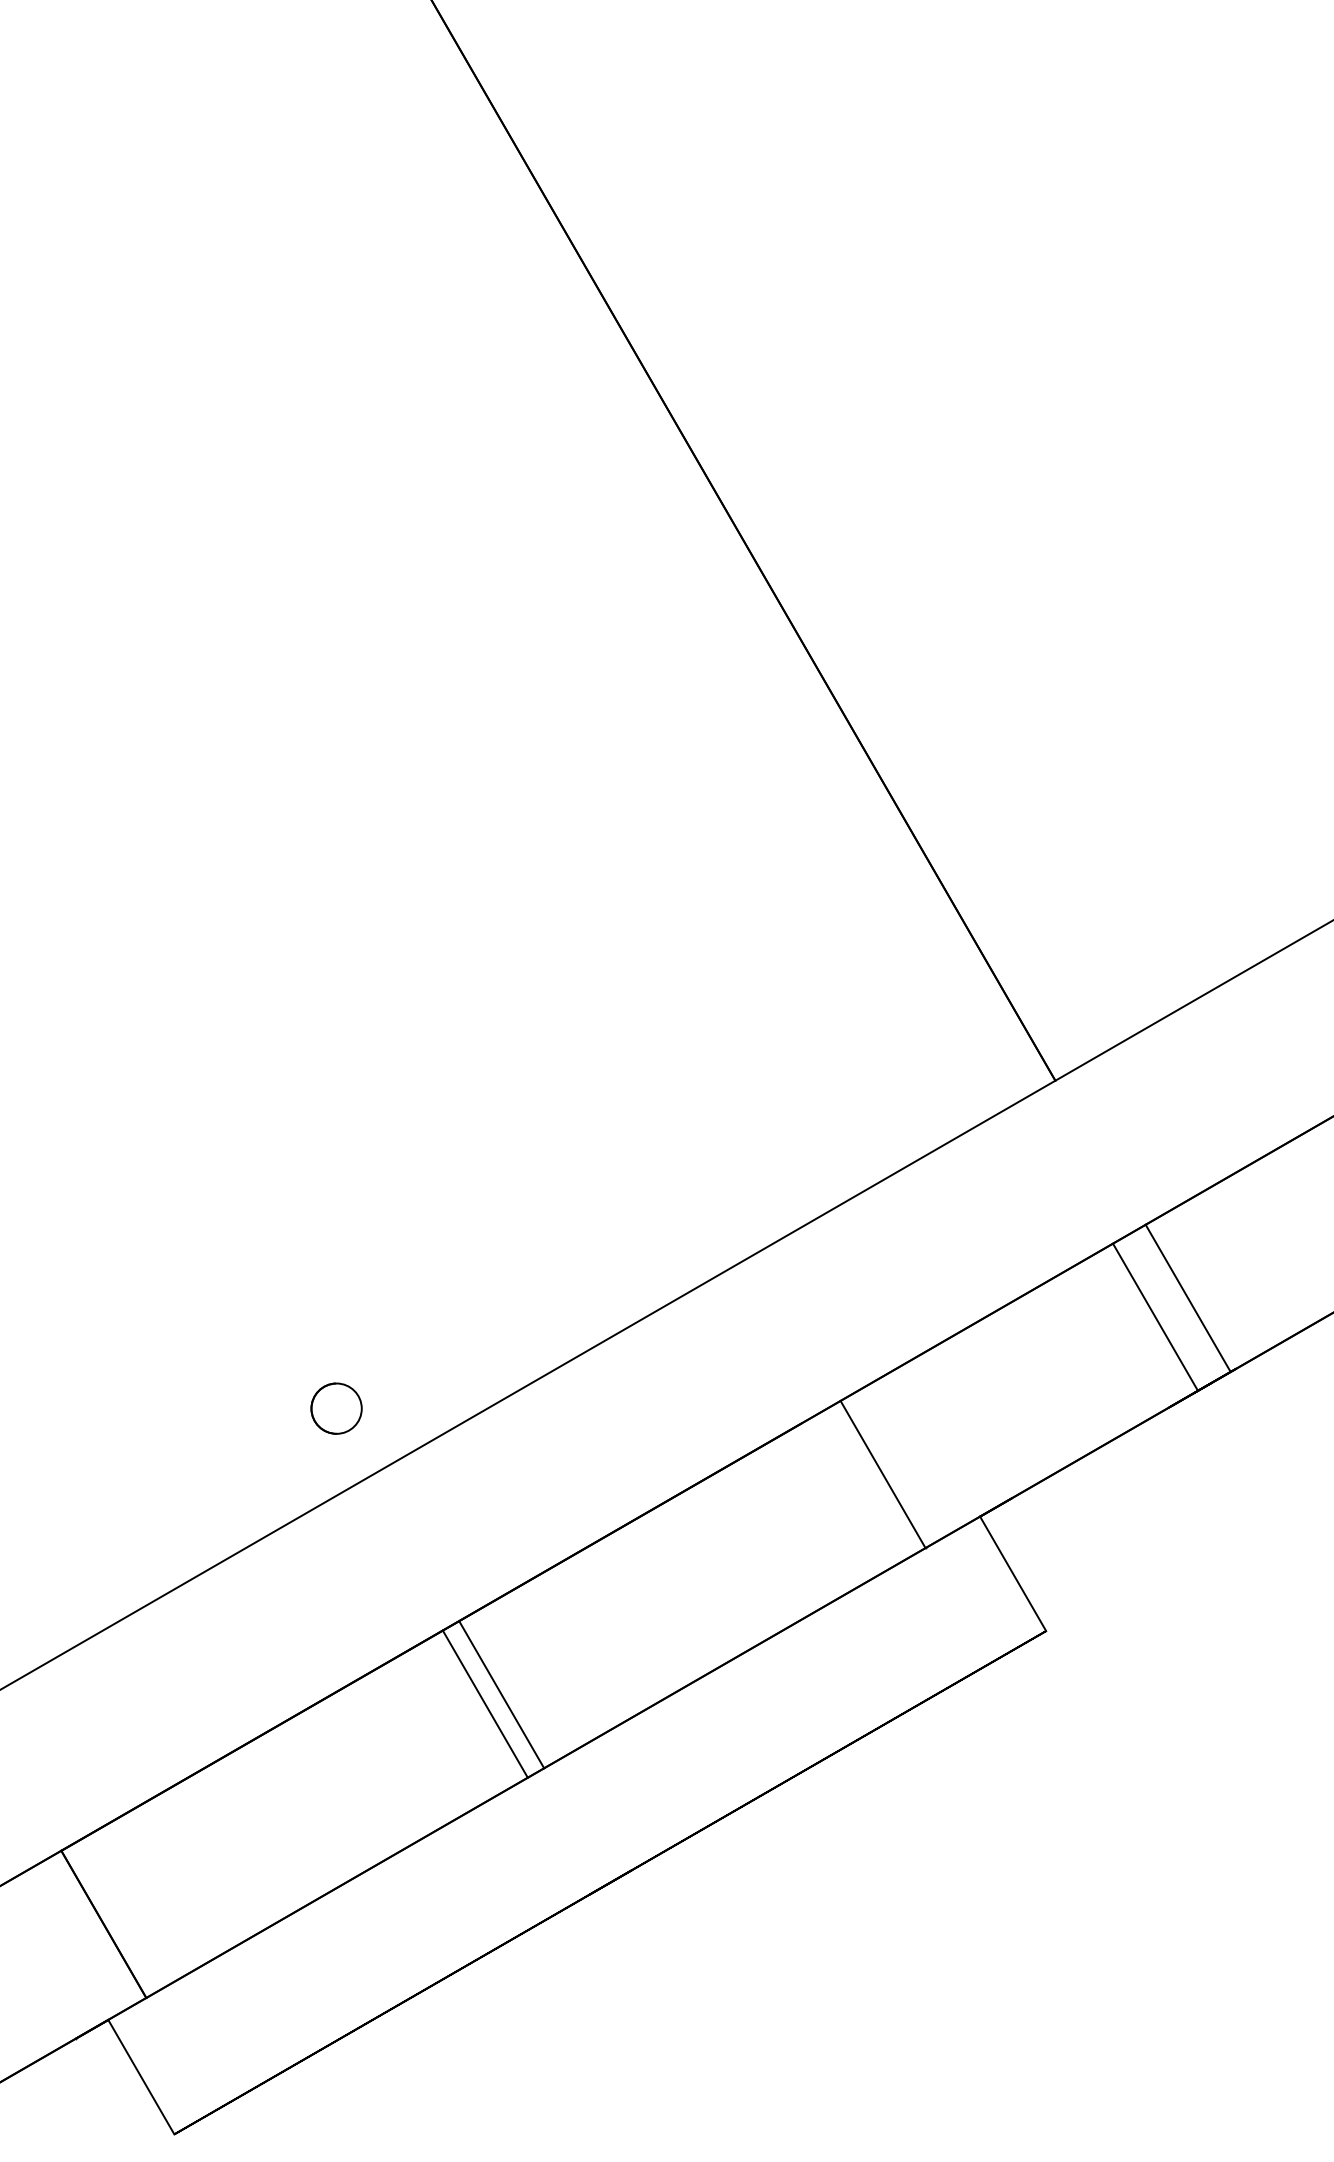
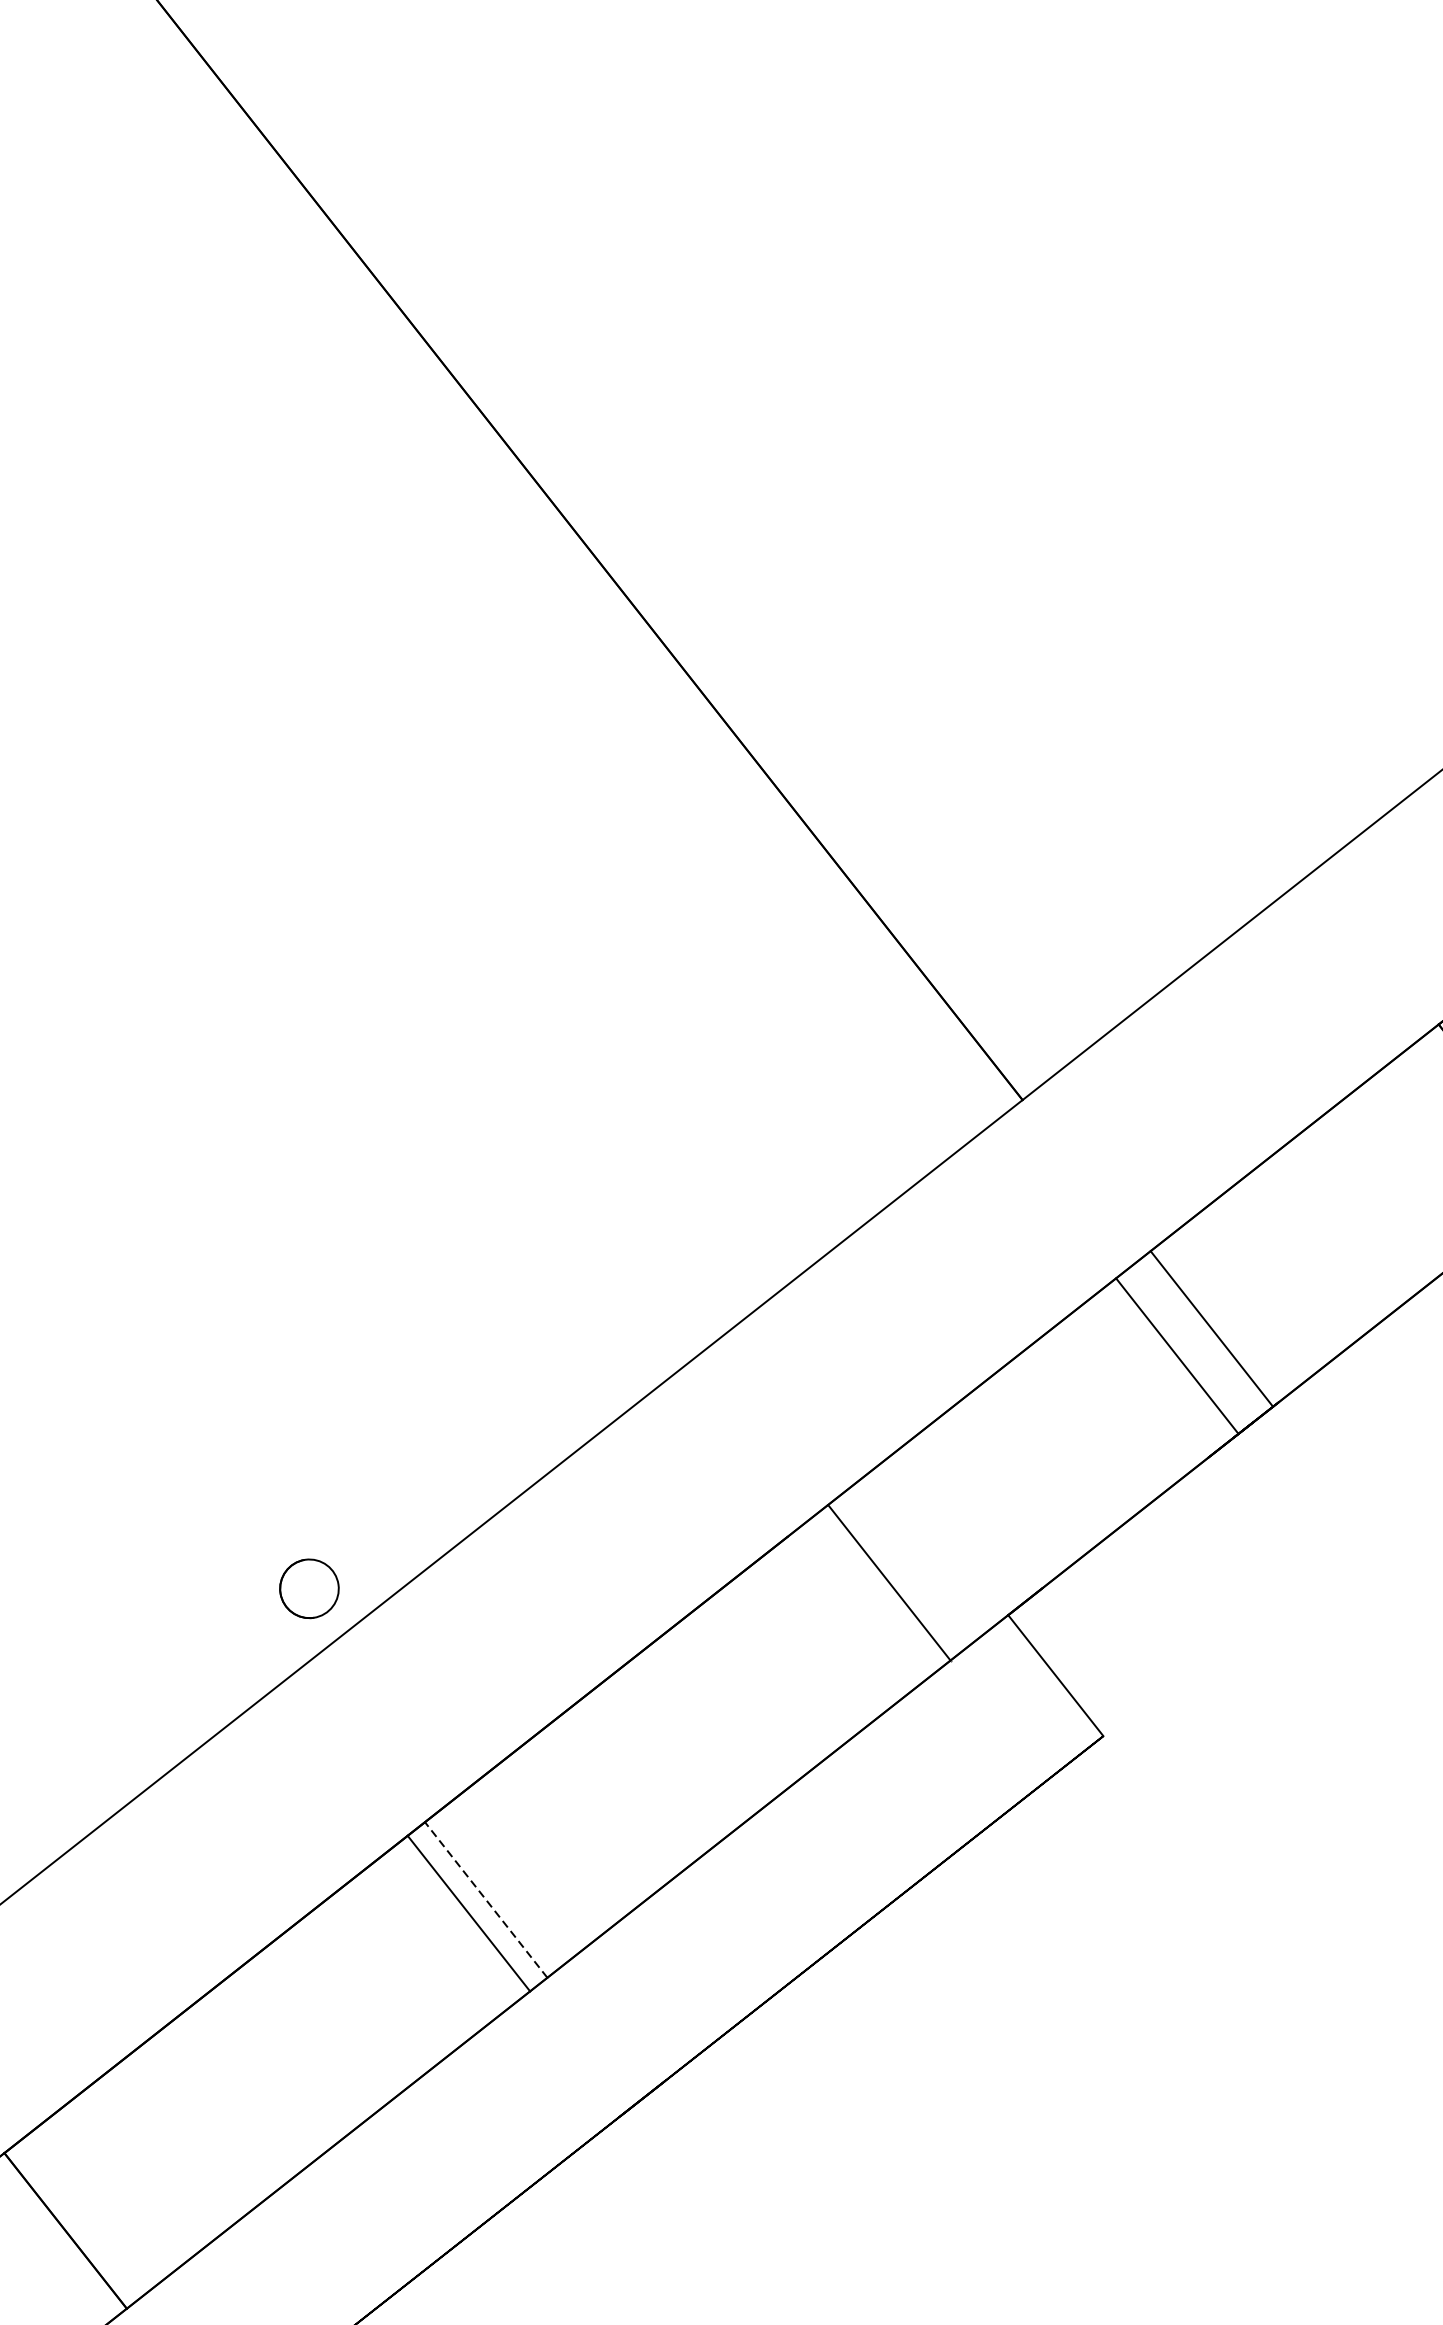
circle: (336, 1408) -> (309, 1588), moved
line: (501, 1694) -> (485, 1899), solid -> dashed

